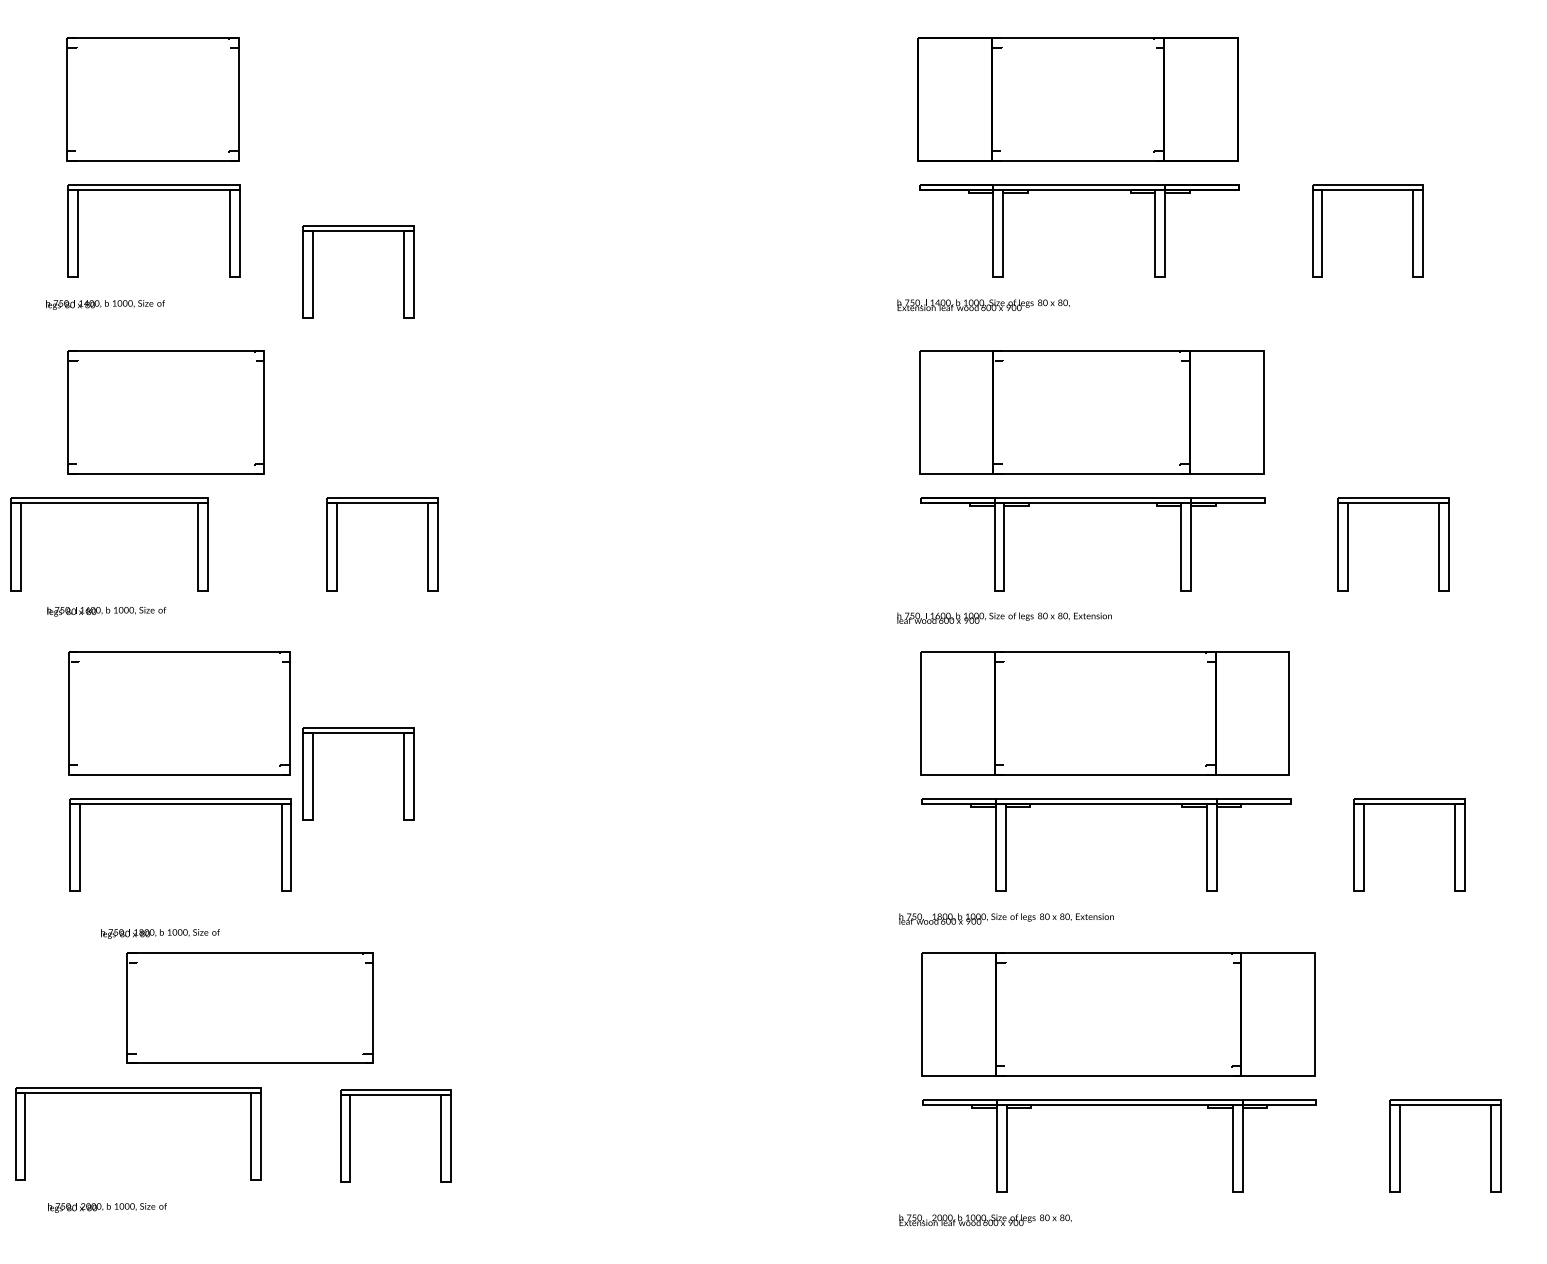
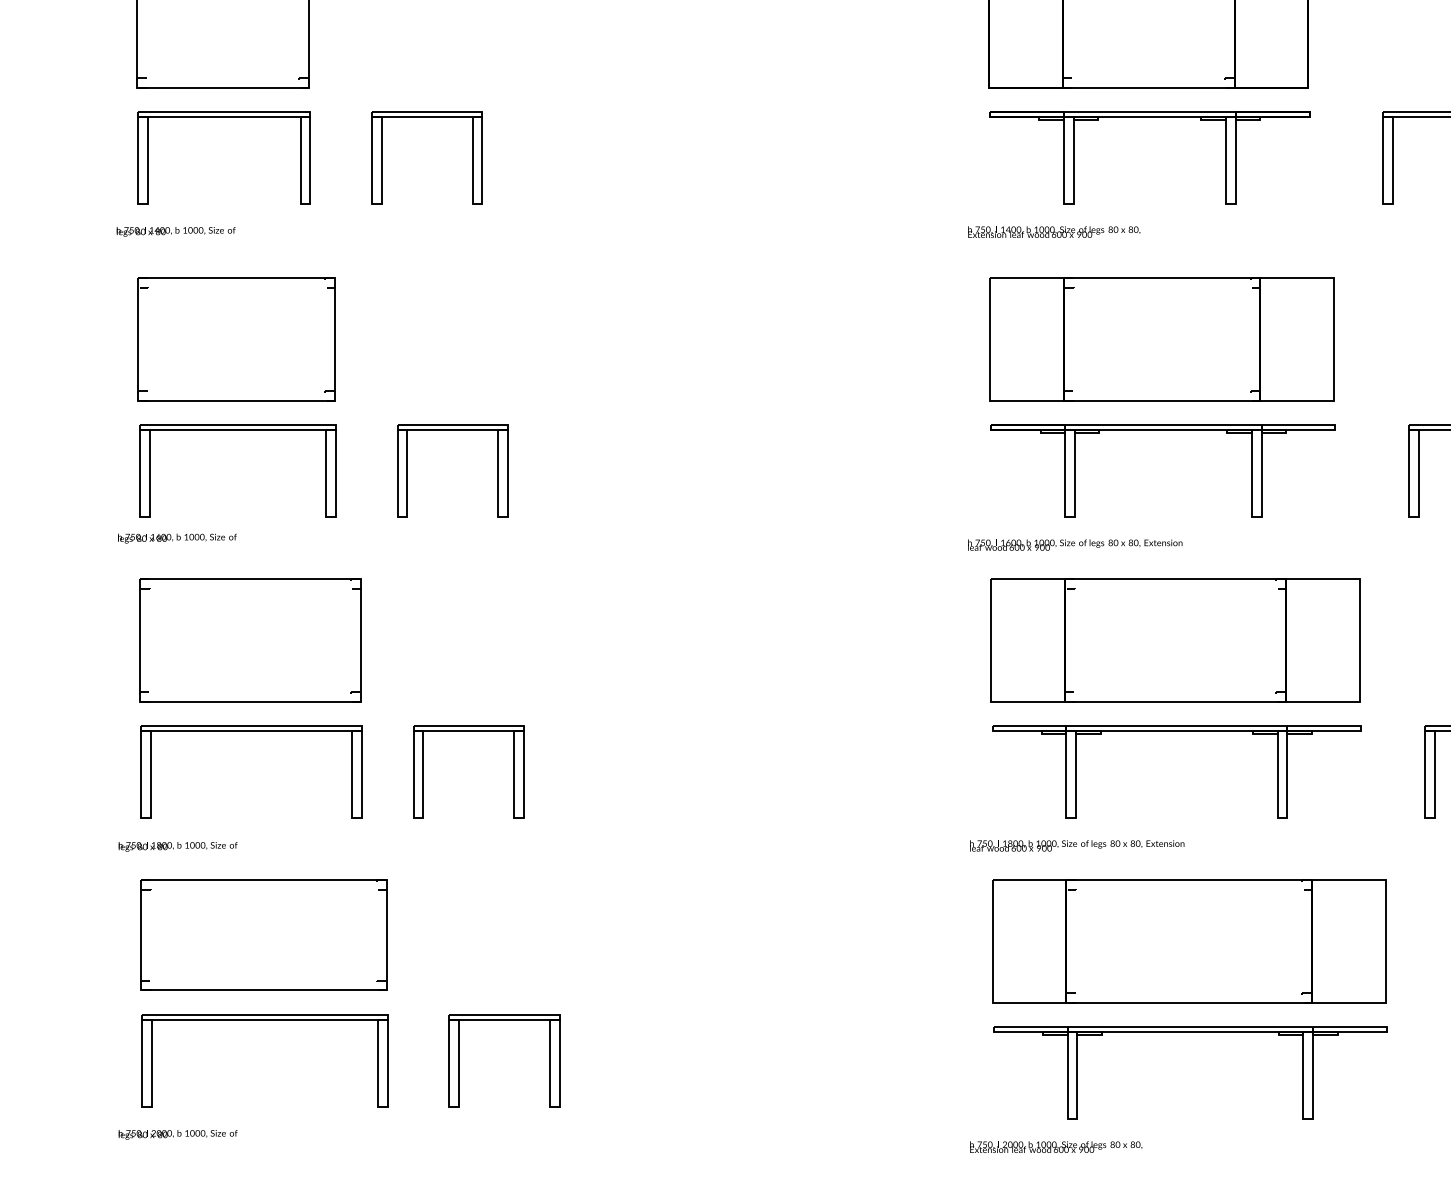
part: (358, 231) -> (427, 117), moved
part: (109, 503) -> (238, 430), moved
part: (358, 733) -> (469, 731), moved
text: (160, 933) -> (178, 846), moved
part: (249, 1007) -> (263, 934), moved
part: (138, 1093) -> (265, 1020), moved
part: (395, 1095) -> (504, 1020), moved

